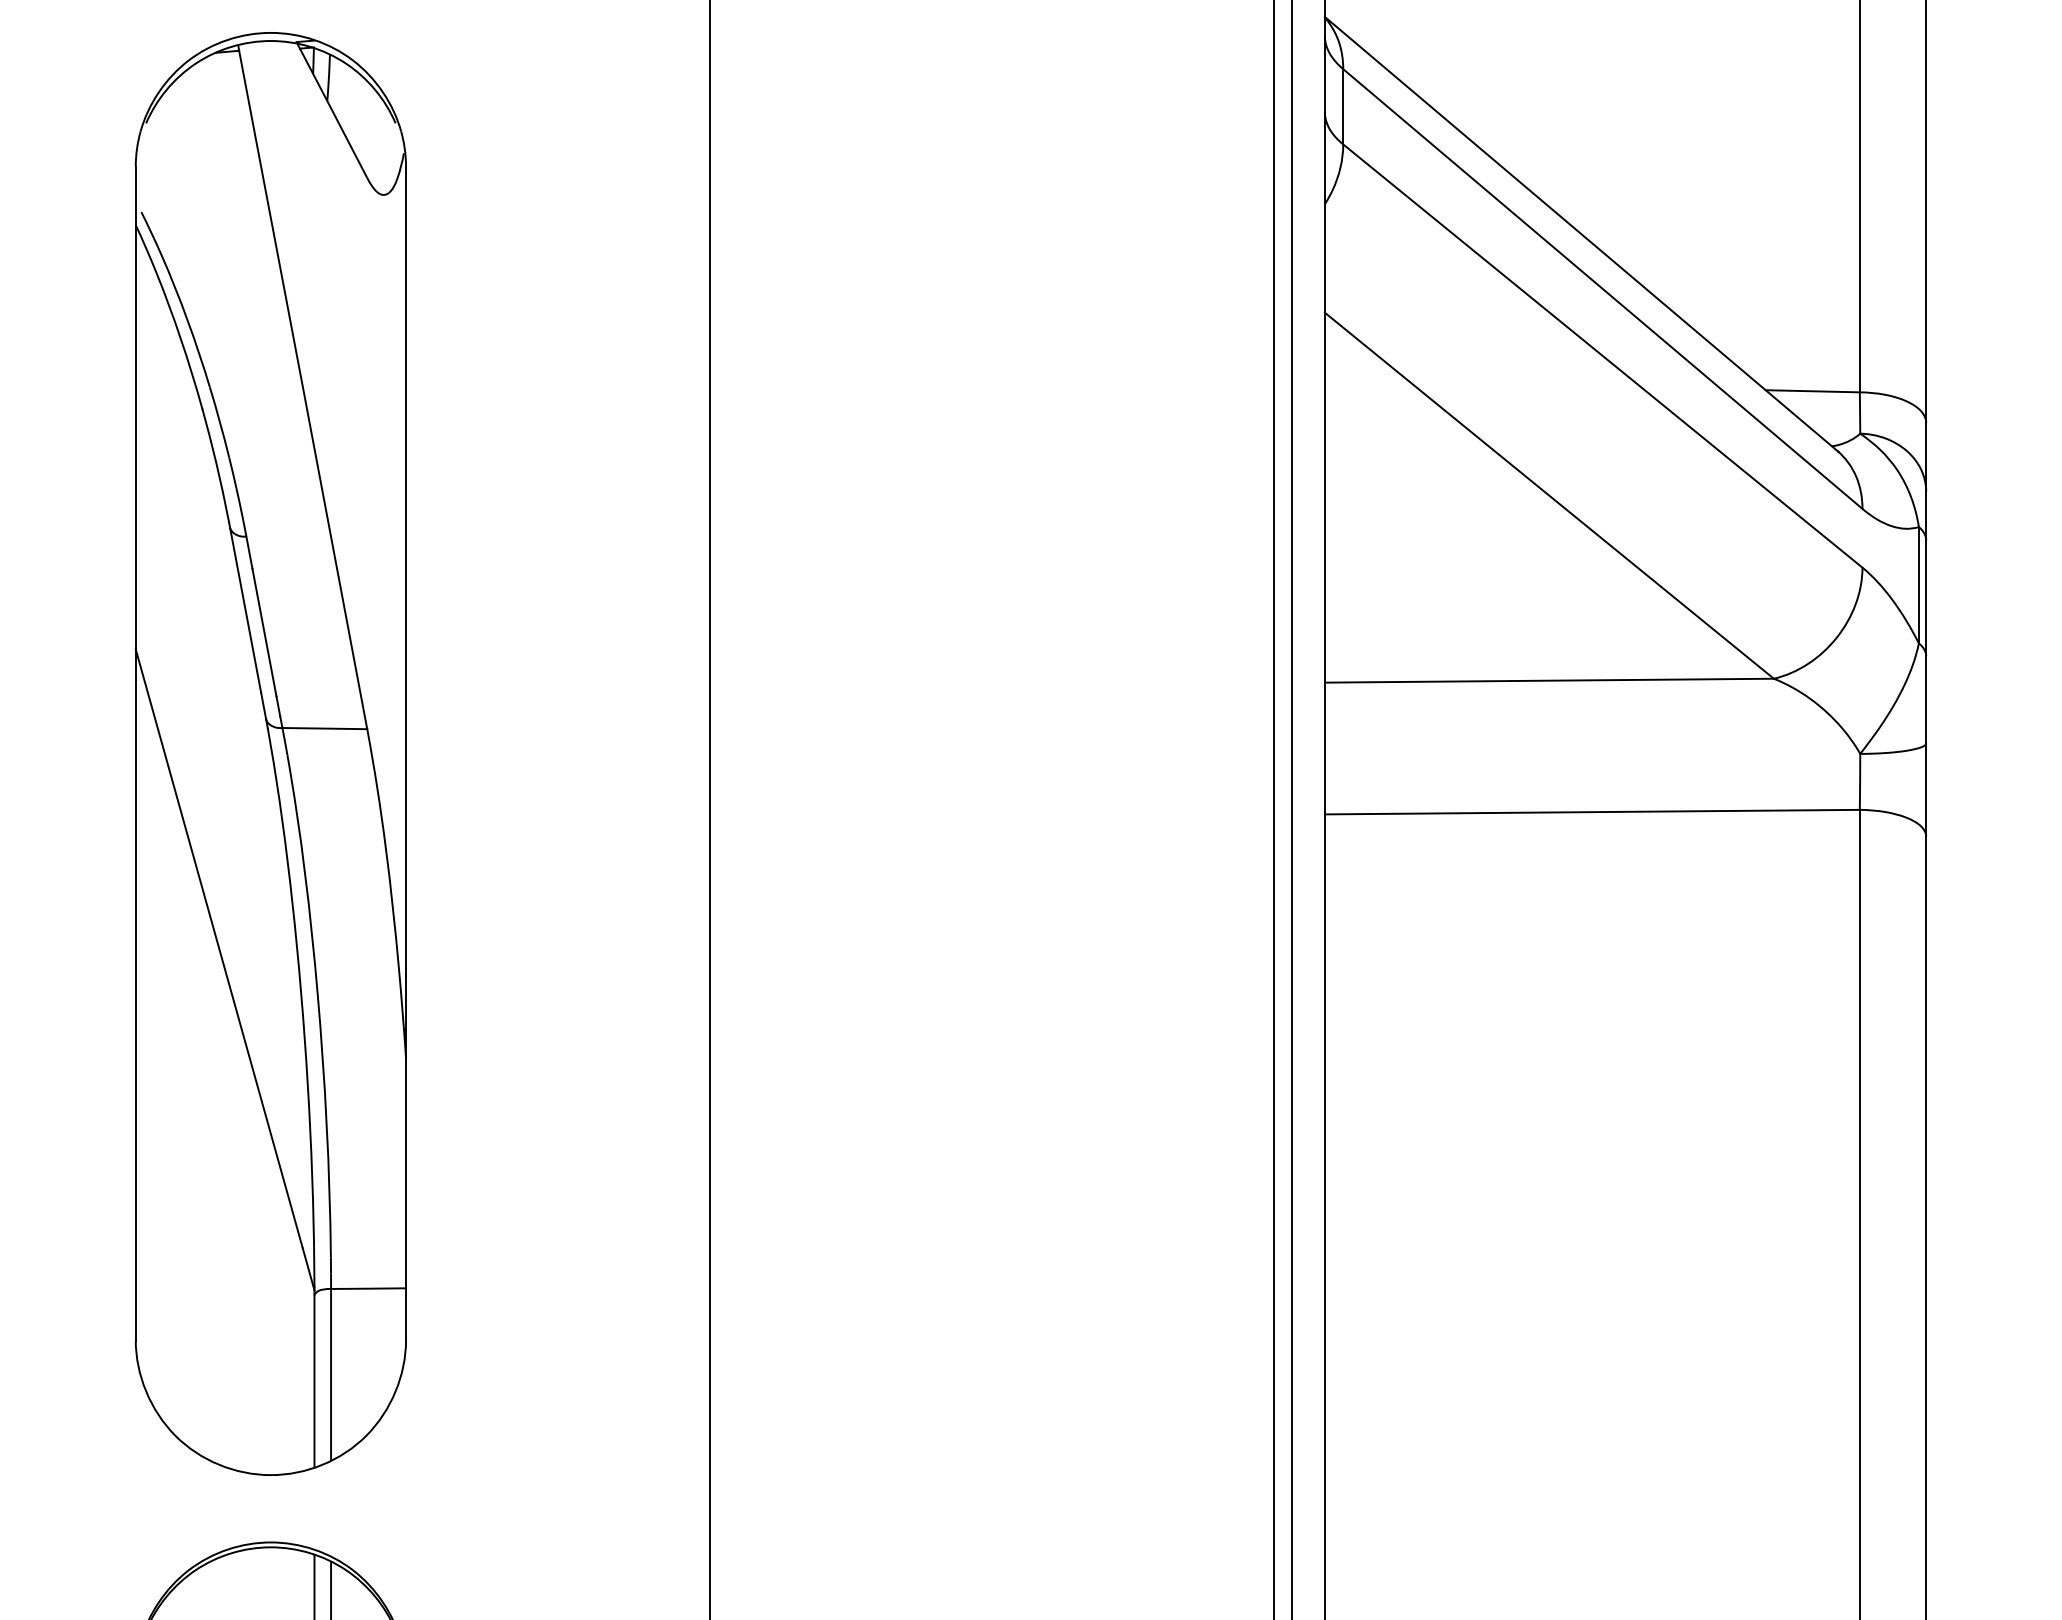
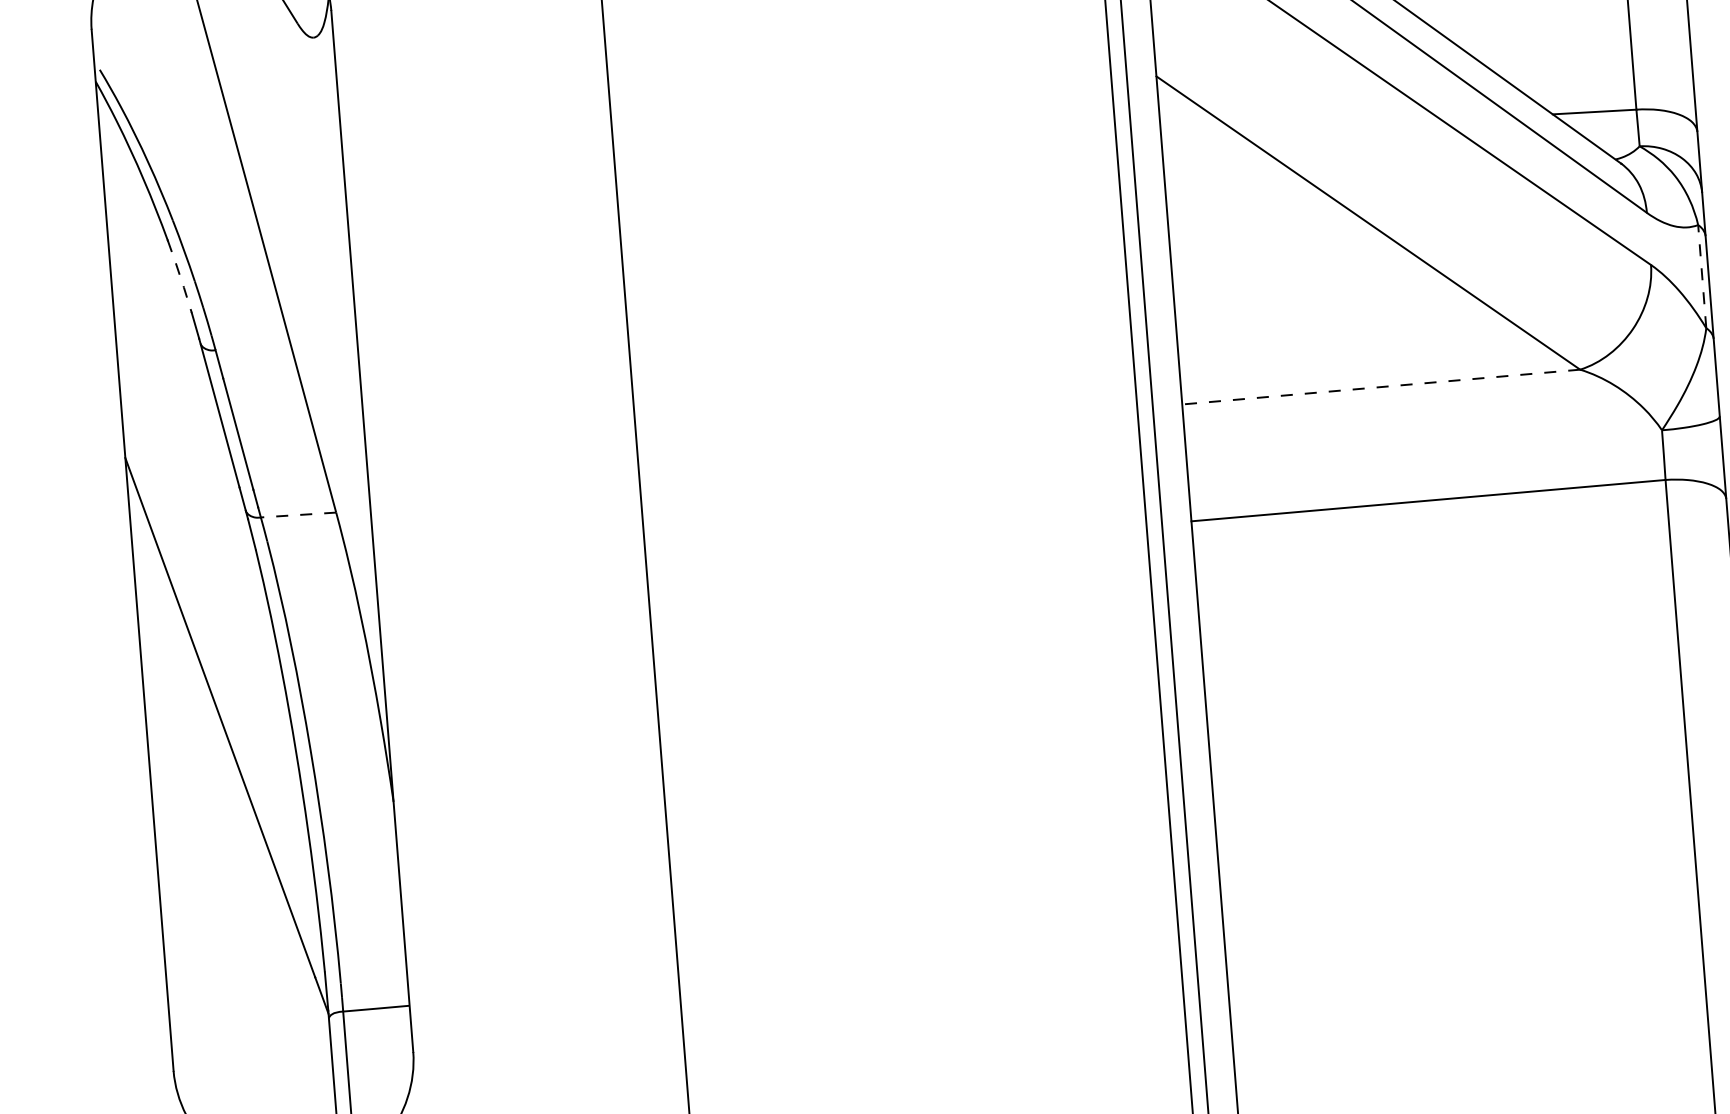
line: (213, 451) -> (180, 277), solid -> dashed
line: (1918, 584) -> (1701, 276), solid -> dashed
line: (1549, 680) -> (1381, 386), solid -> dashed
line: (324, 728) -> (298, 514), solid -> dashed

